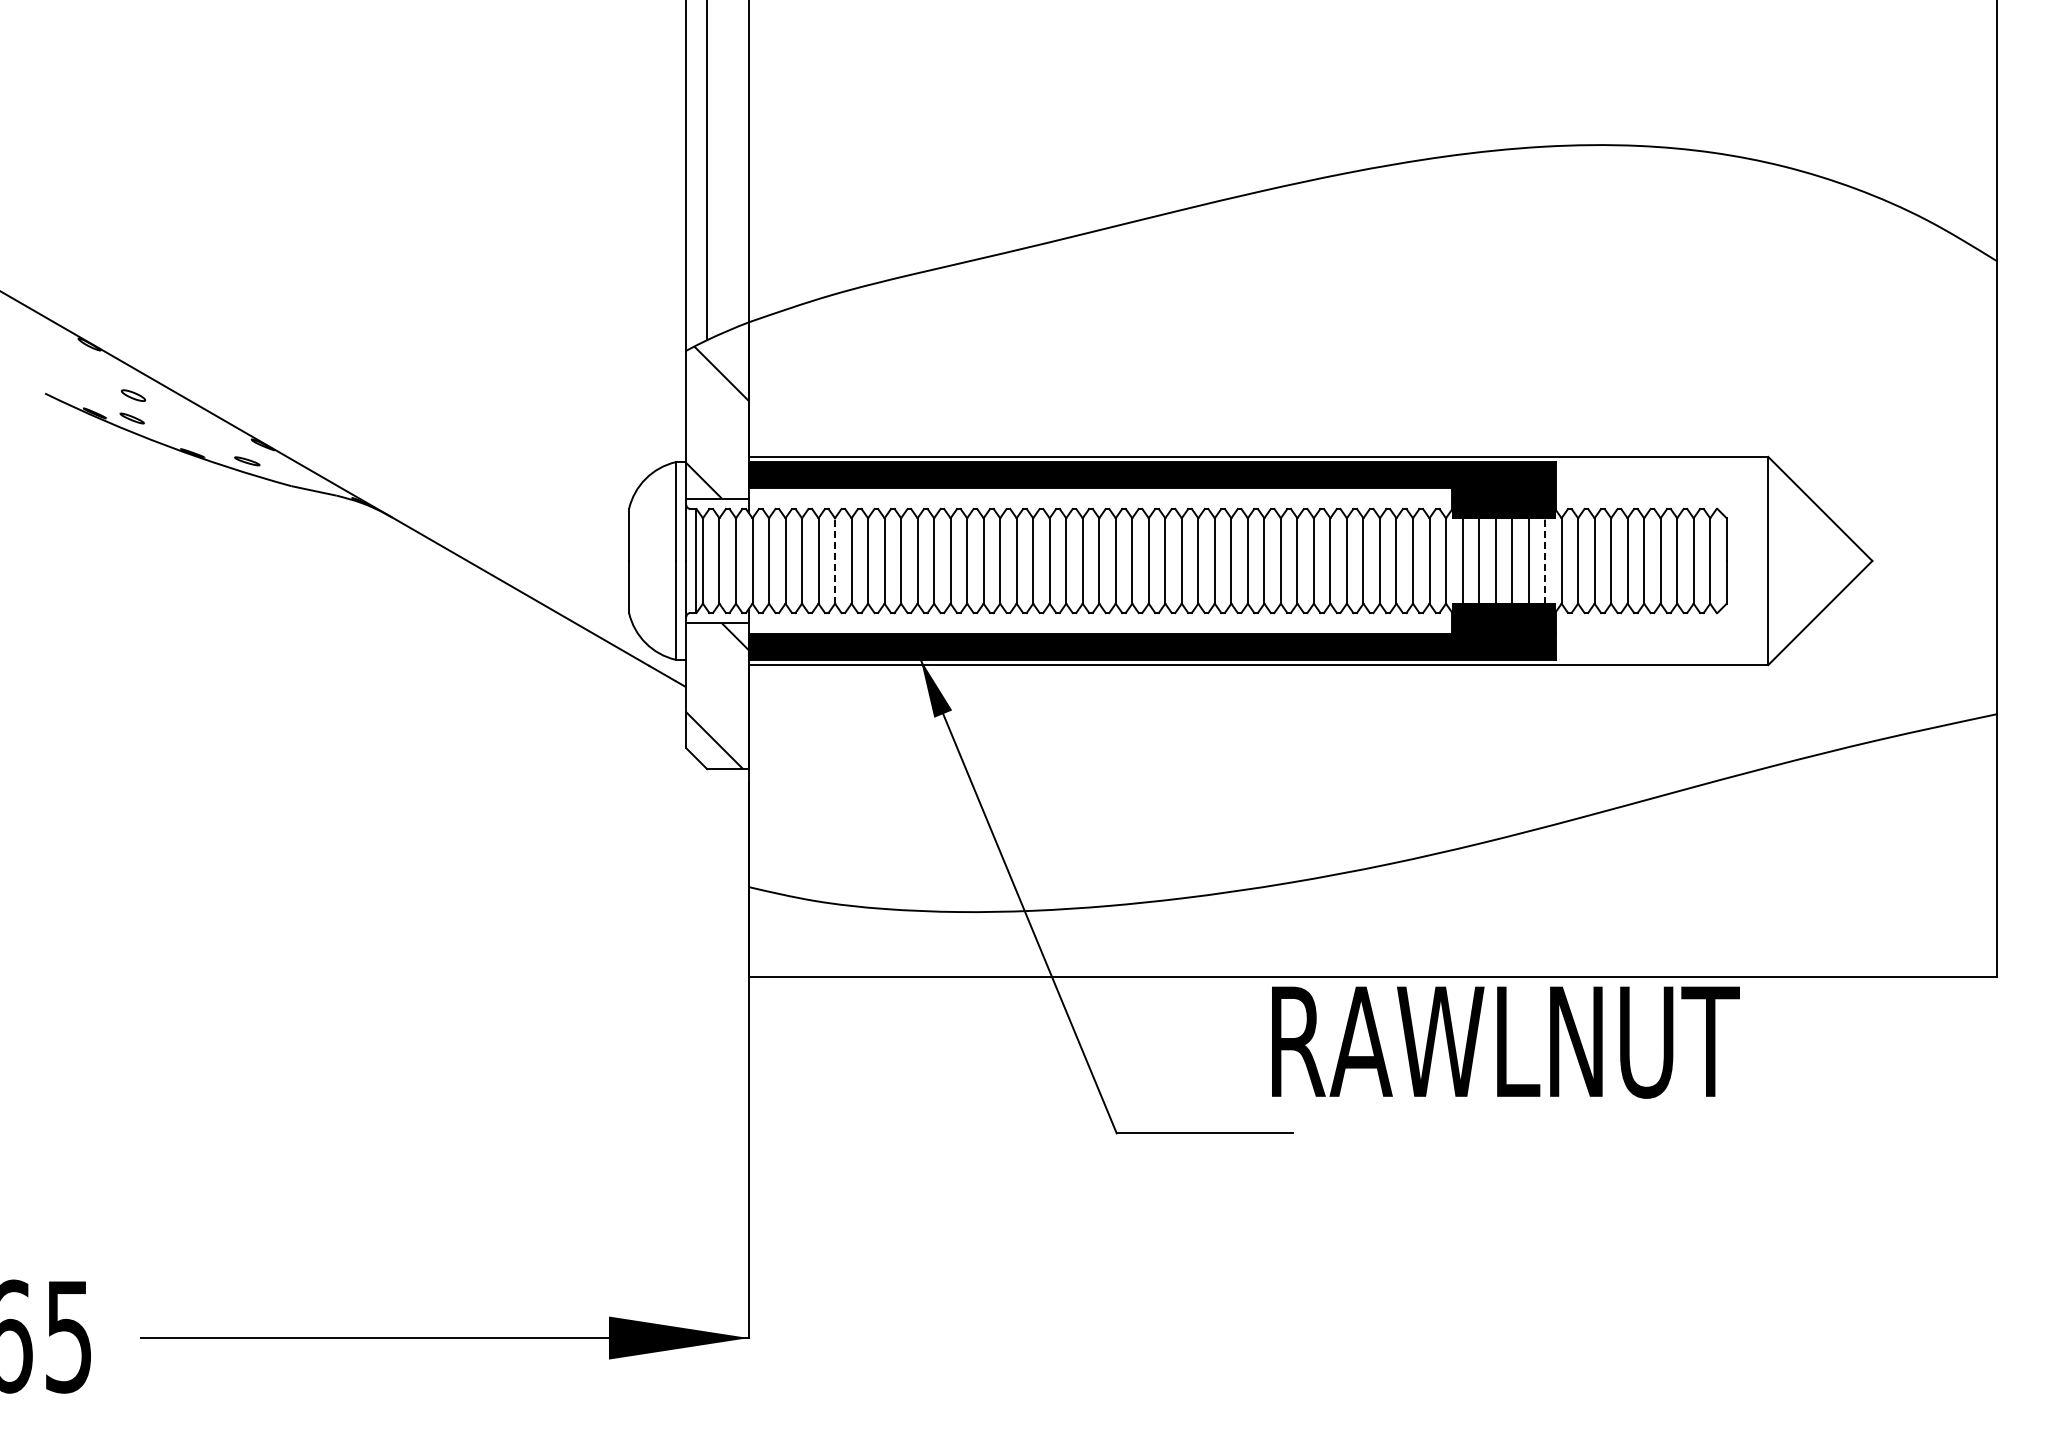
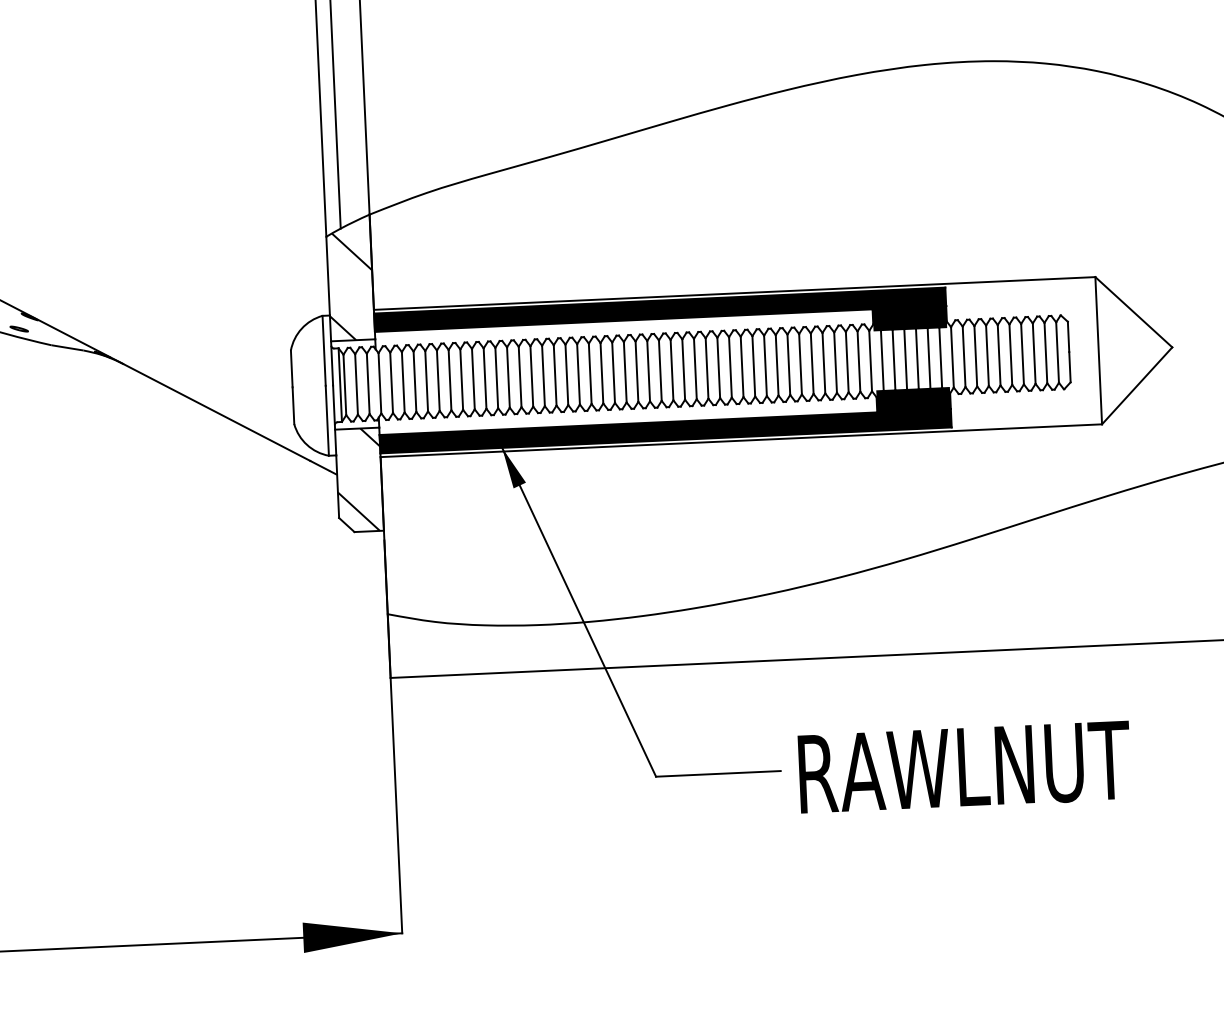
line: (835, 561) -> (438, 381), dashed -> solid
line: (1545, 561) -> (941, 358), dashed -> solid
text: (1505, 1042) -> (964, 767), moved

